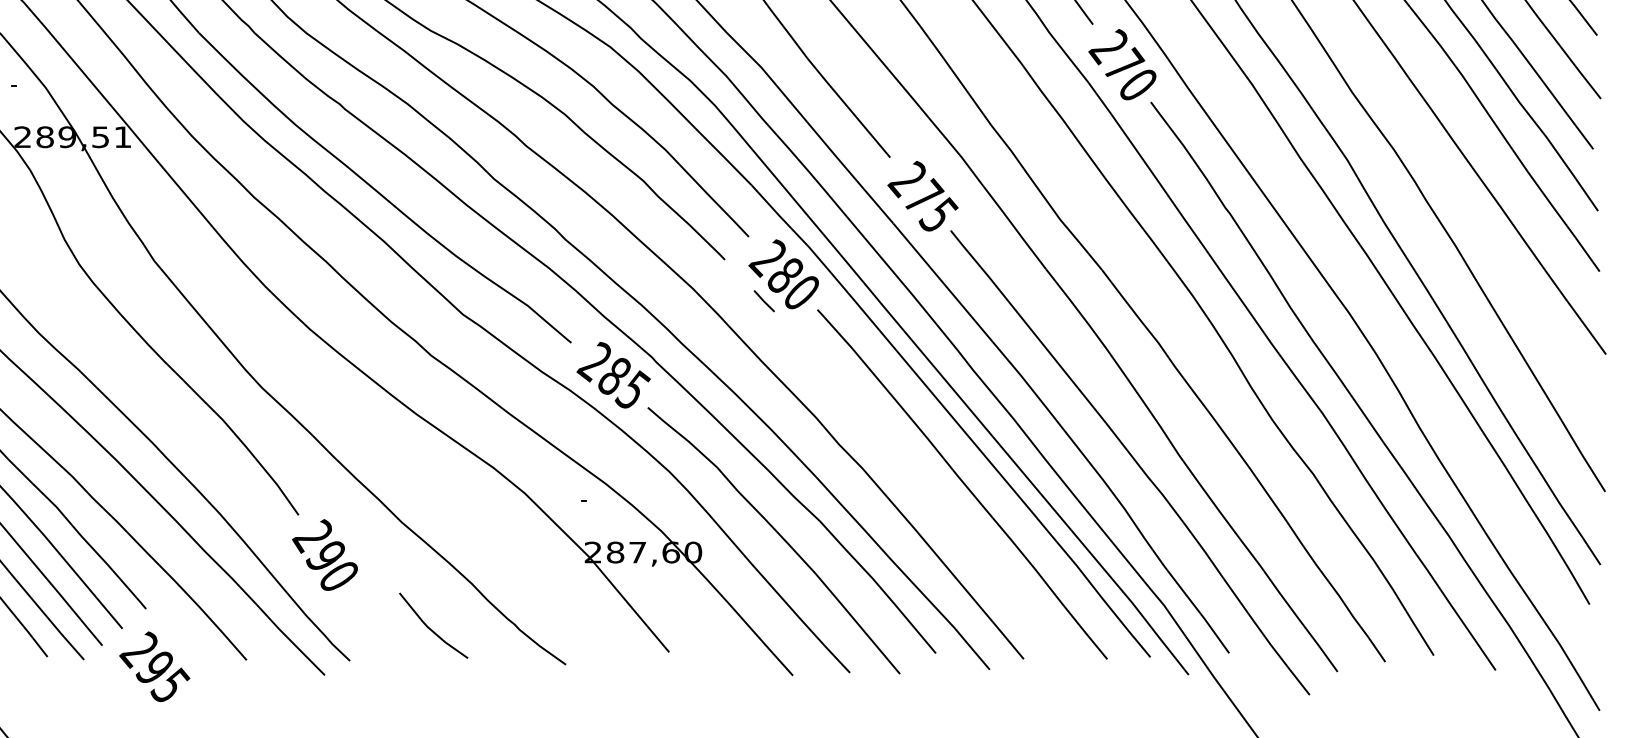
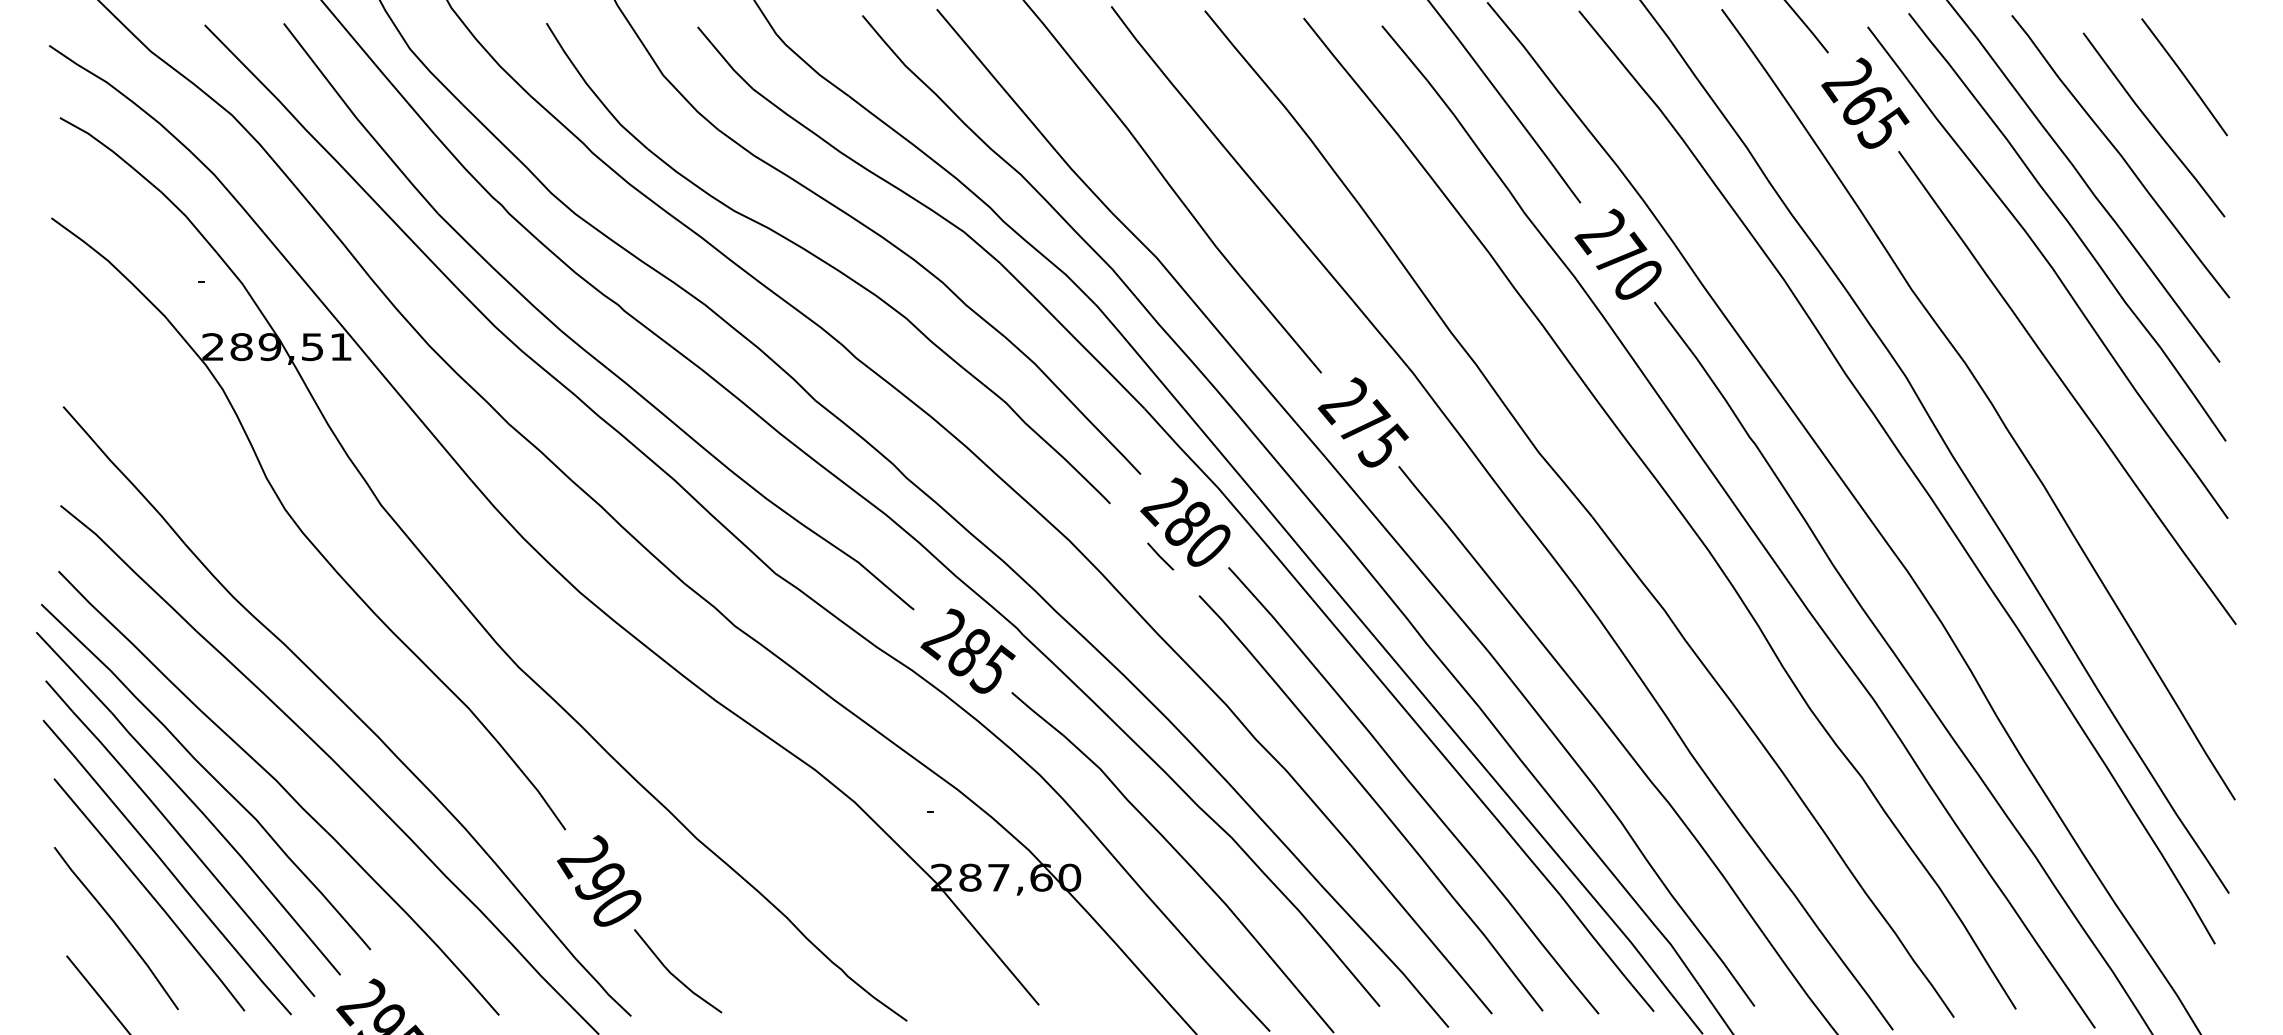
curve: (930, 492) -> (1373, 801), added
line: (432, 629) -> (676, 976), moved

